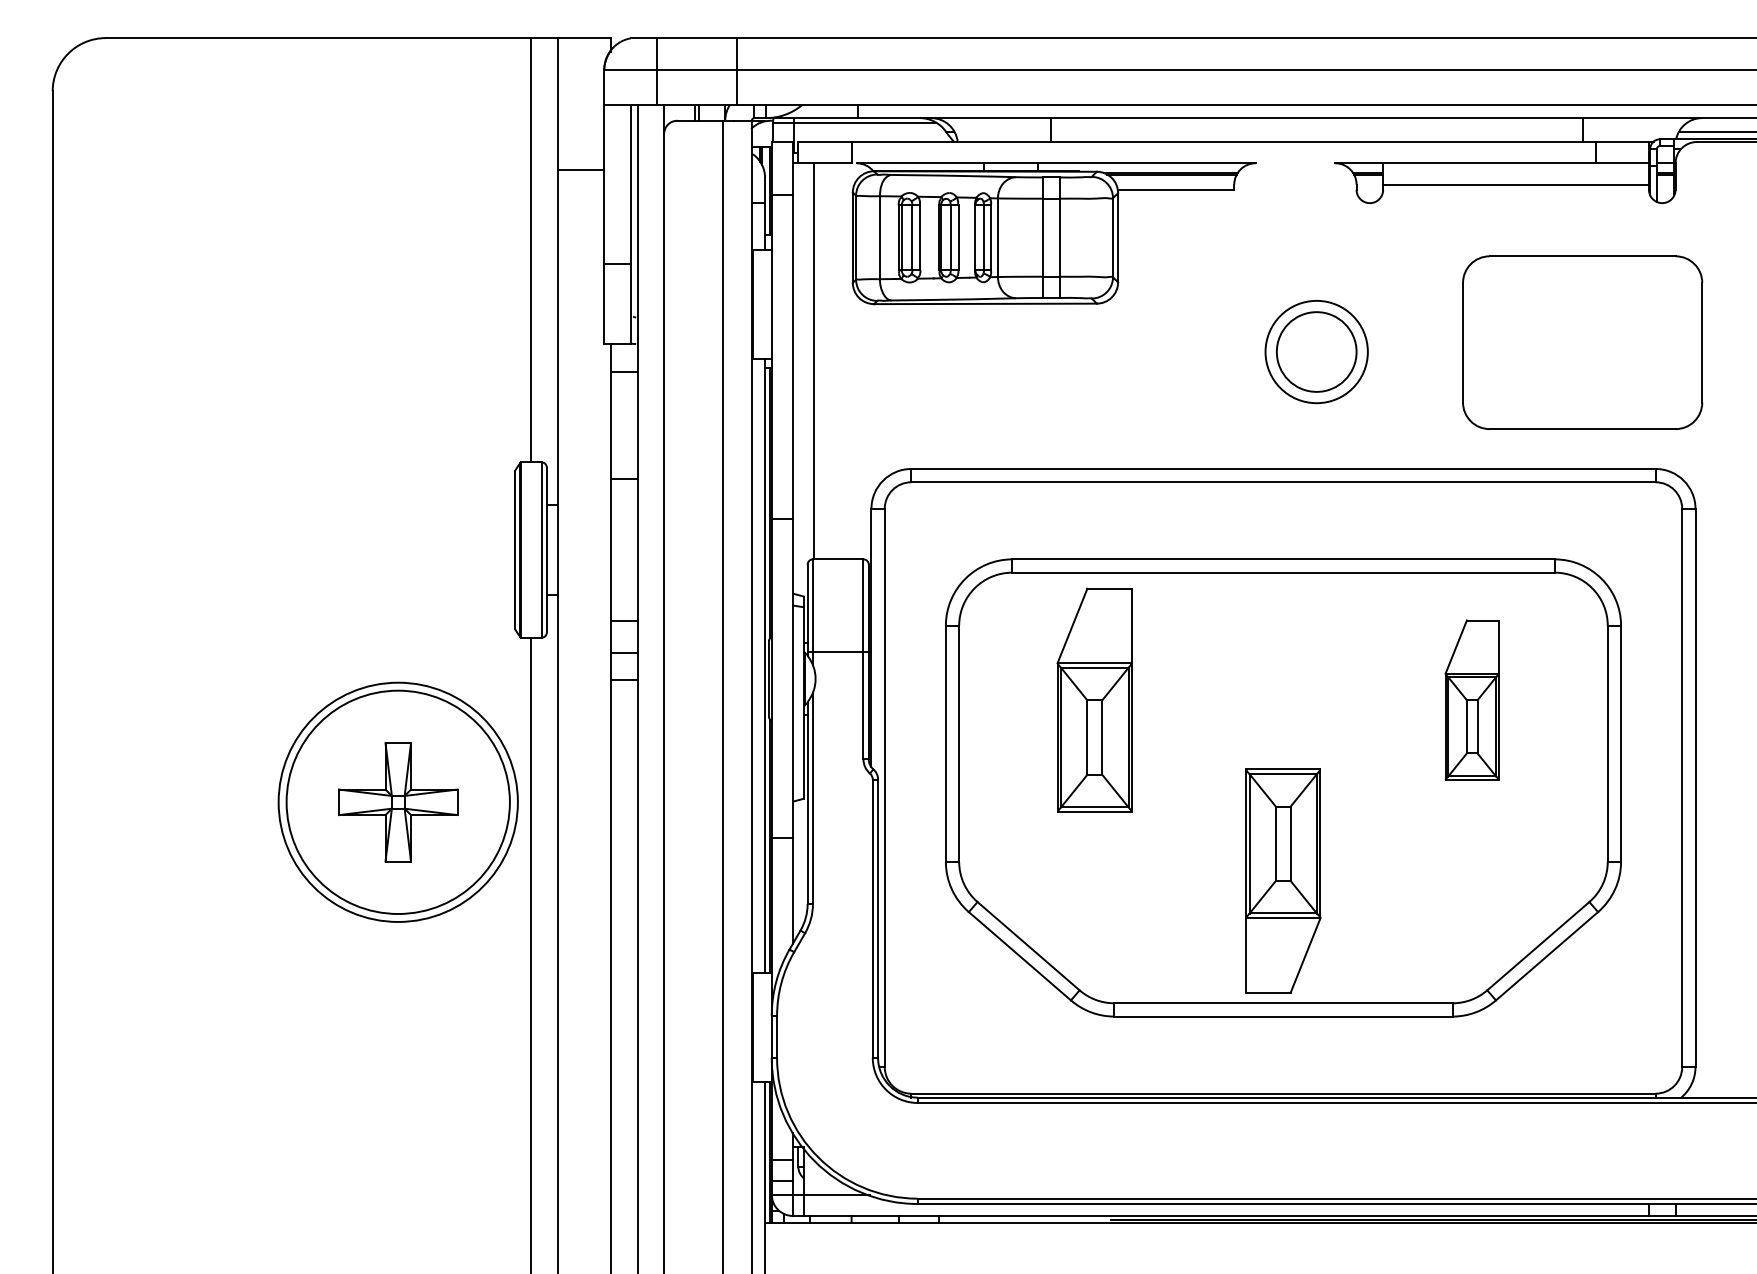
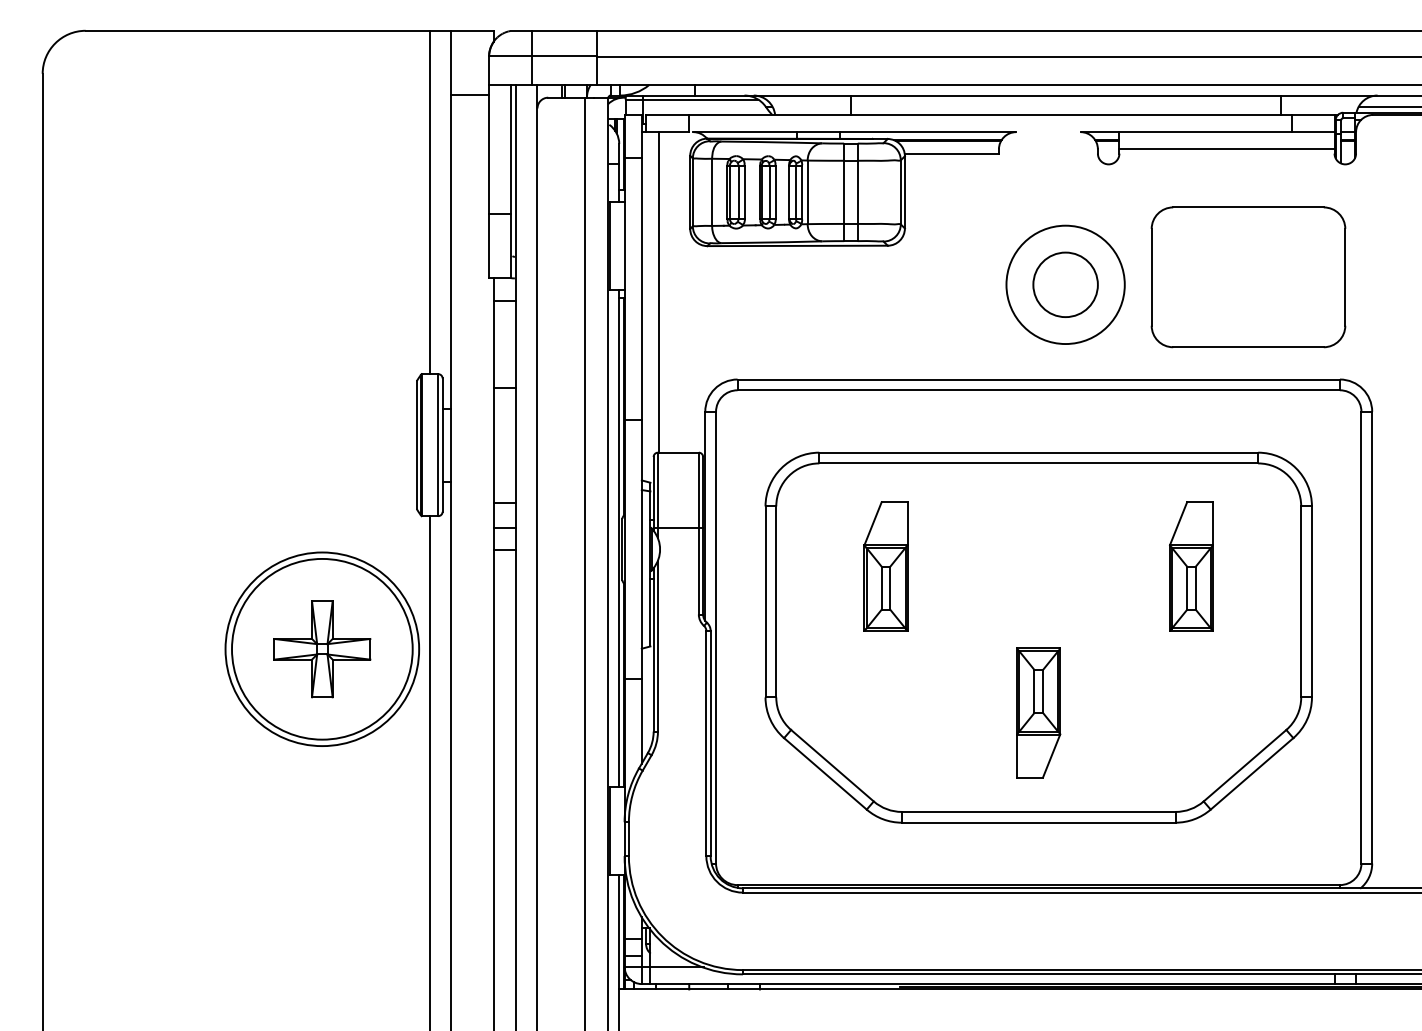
line: (580, 169) -> (469, 95), moved
part: (1582, 342) -> (1248, 277), moved
circle: (1316, 351) -> (1065, 284), size x1.43
part: (1094, 699) -> (885, 566), size x0.71
part: (1283, 880) -> (1038, 712), size x0.71

